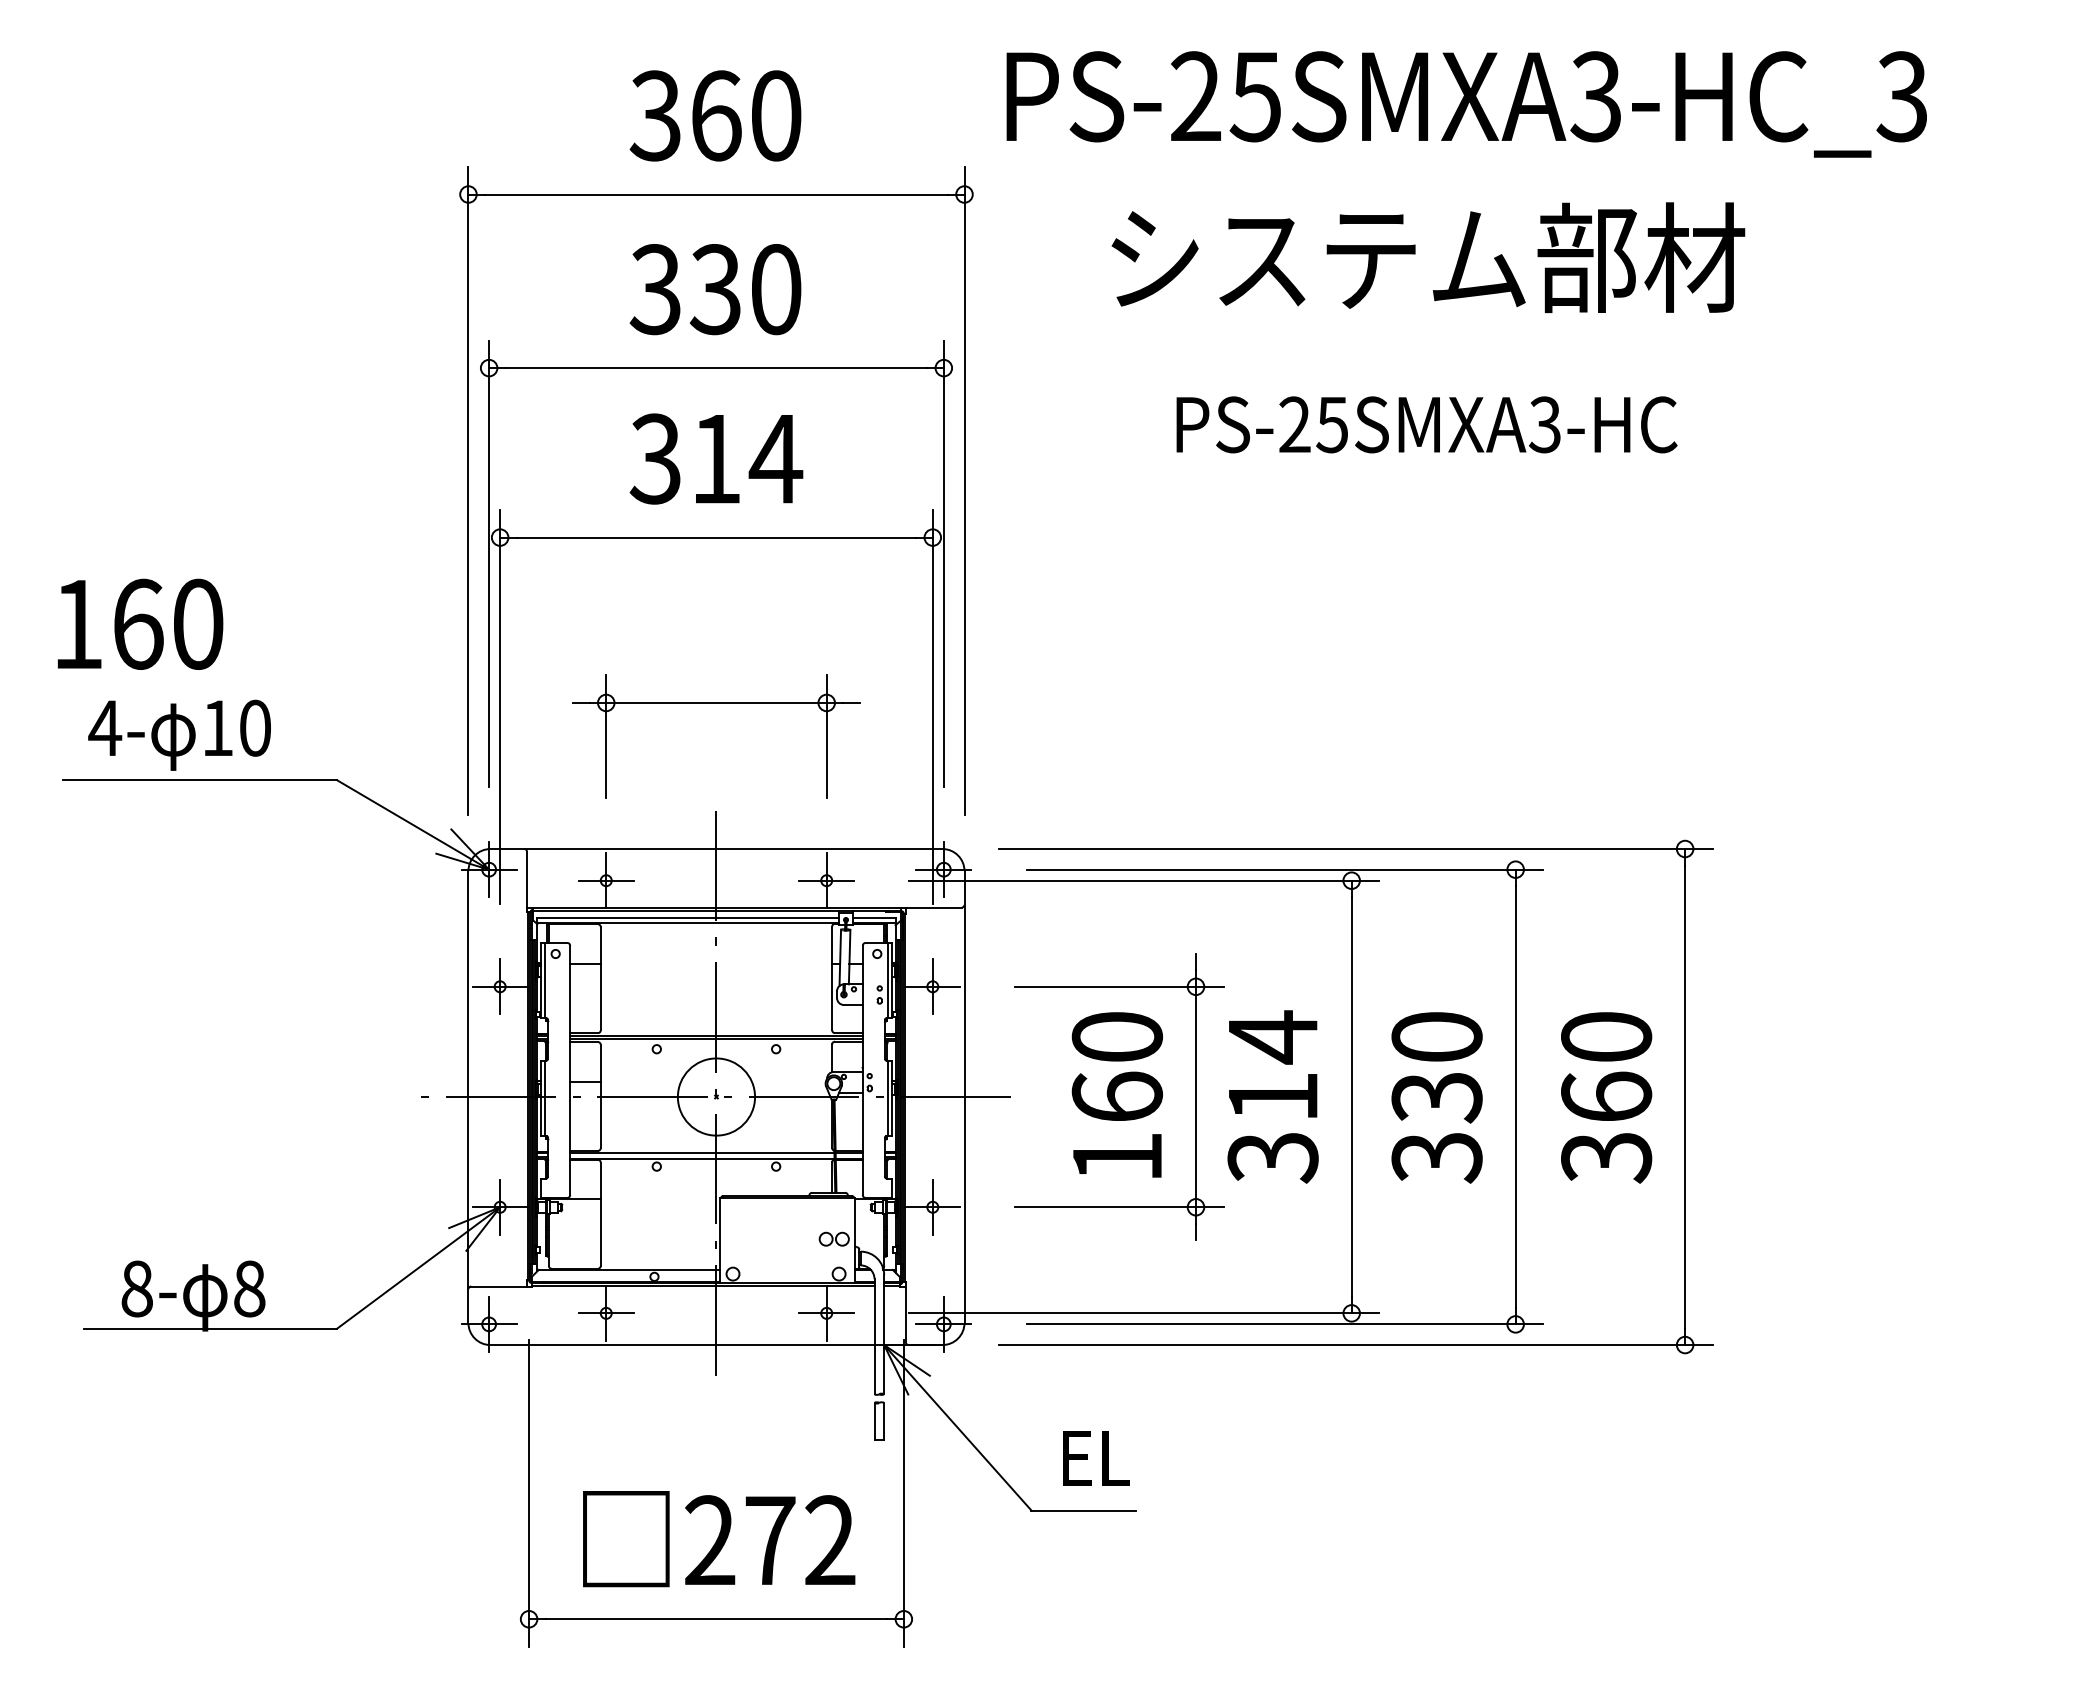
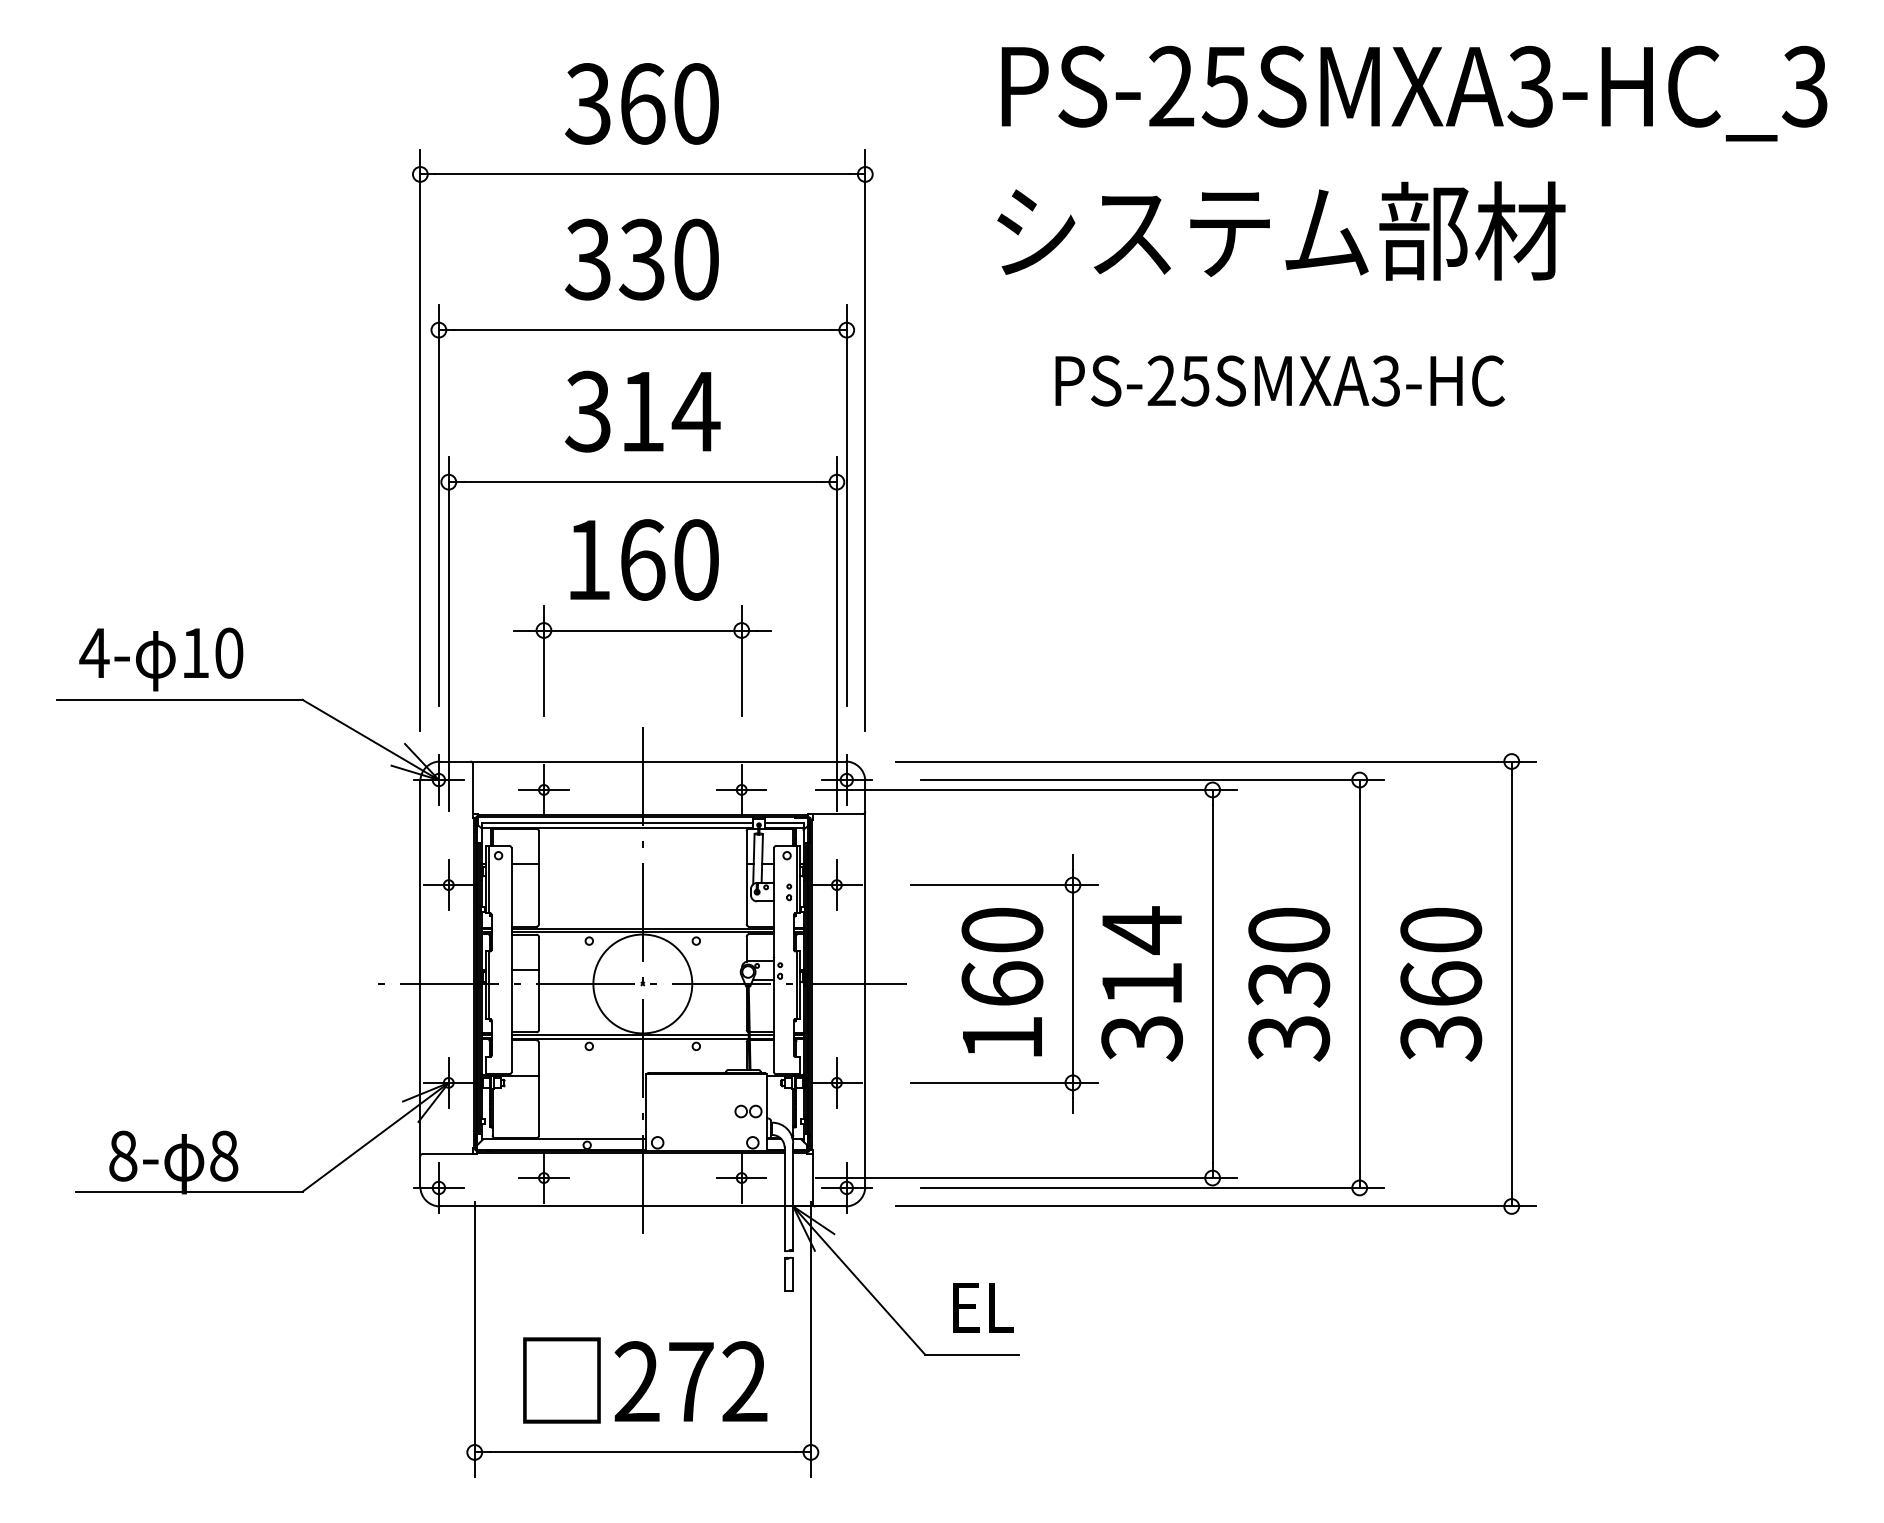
text: (1466, 104) -> (1414, 93), moved
text: (140, 623) -> (644, 559), moved
circle: (716, 1096) -> (642, 983), size x1.43

